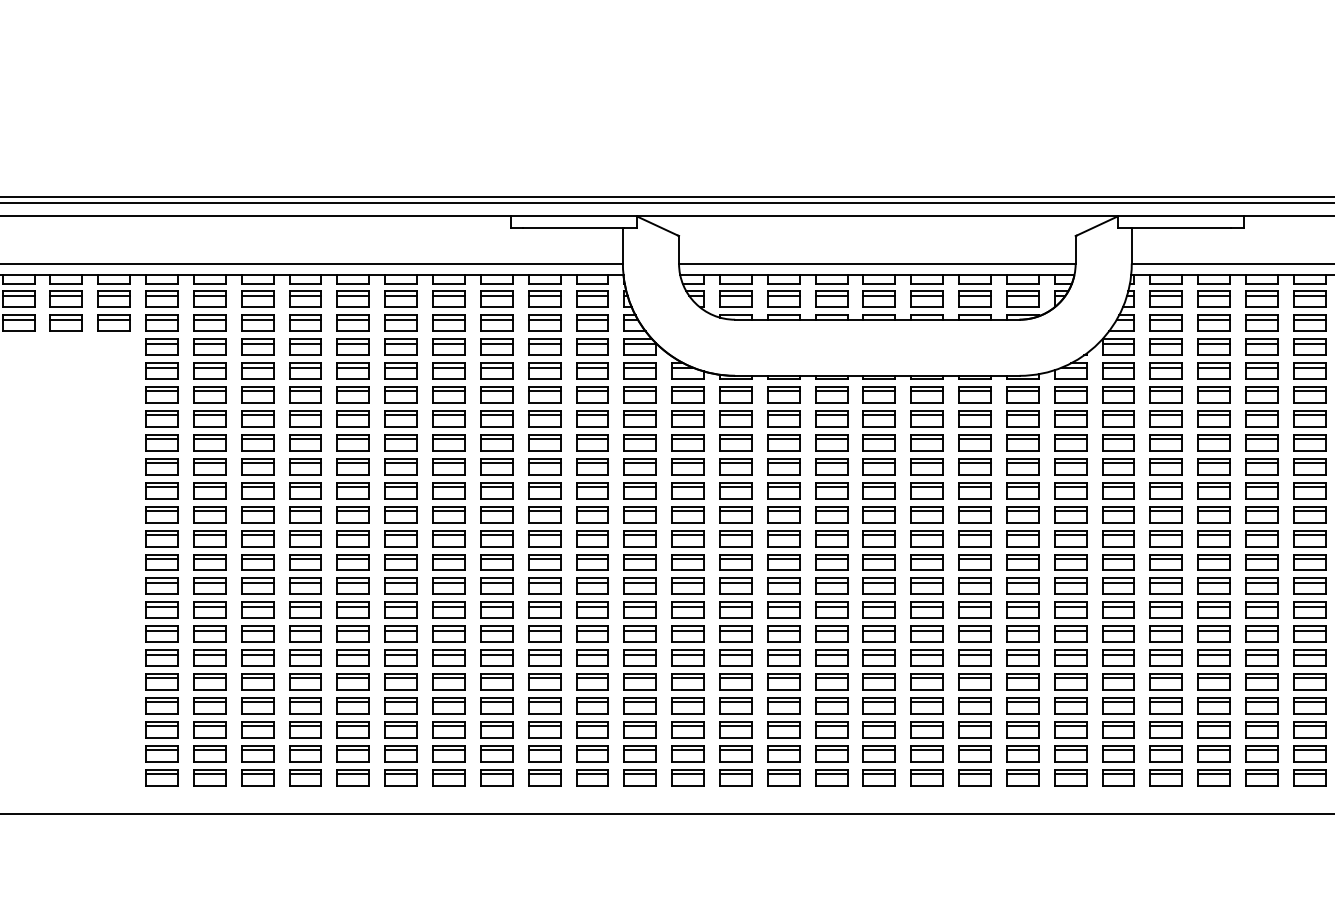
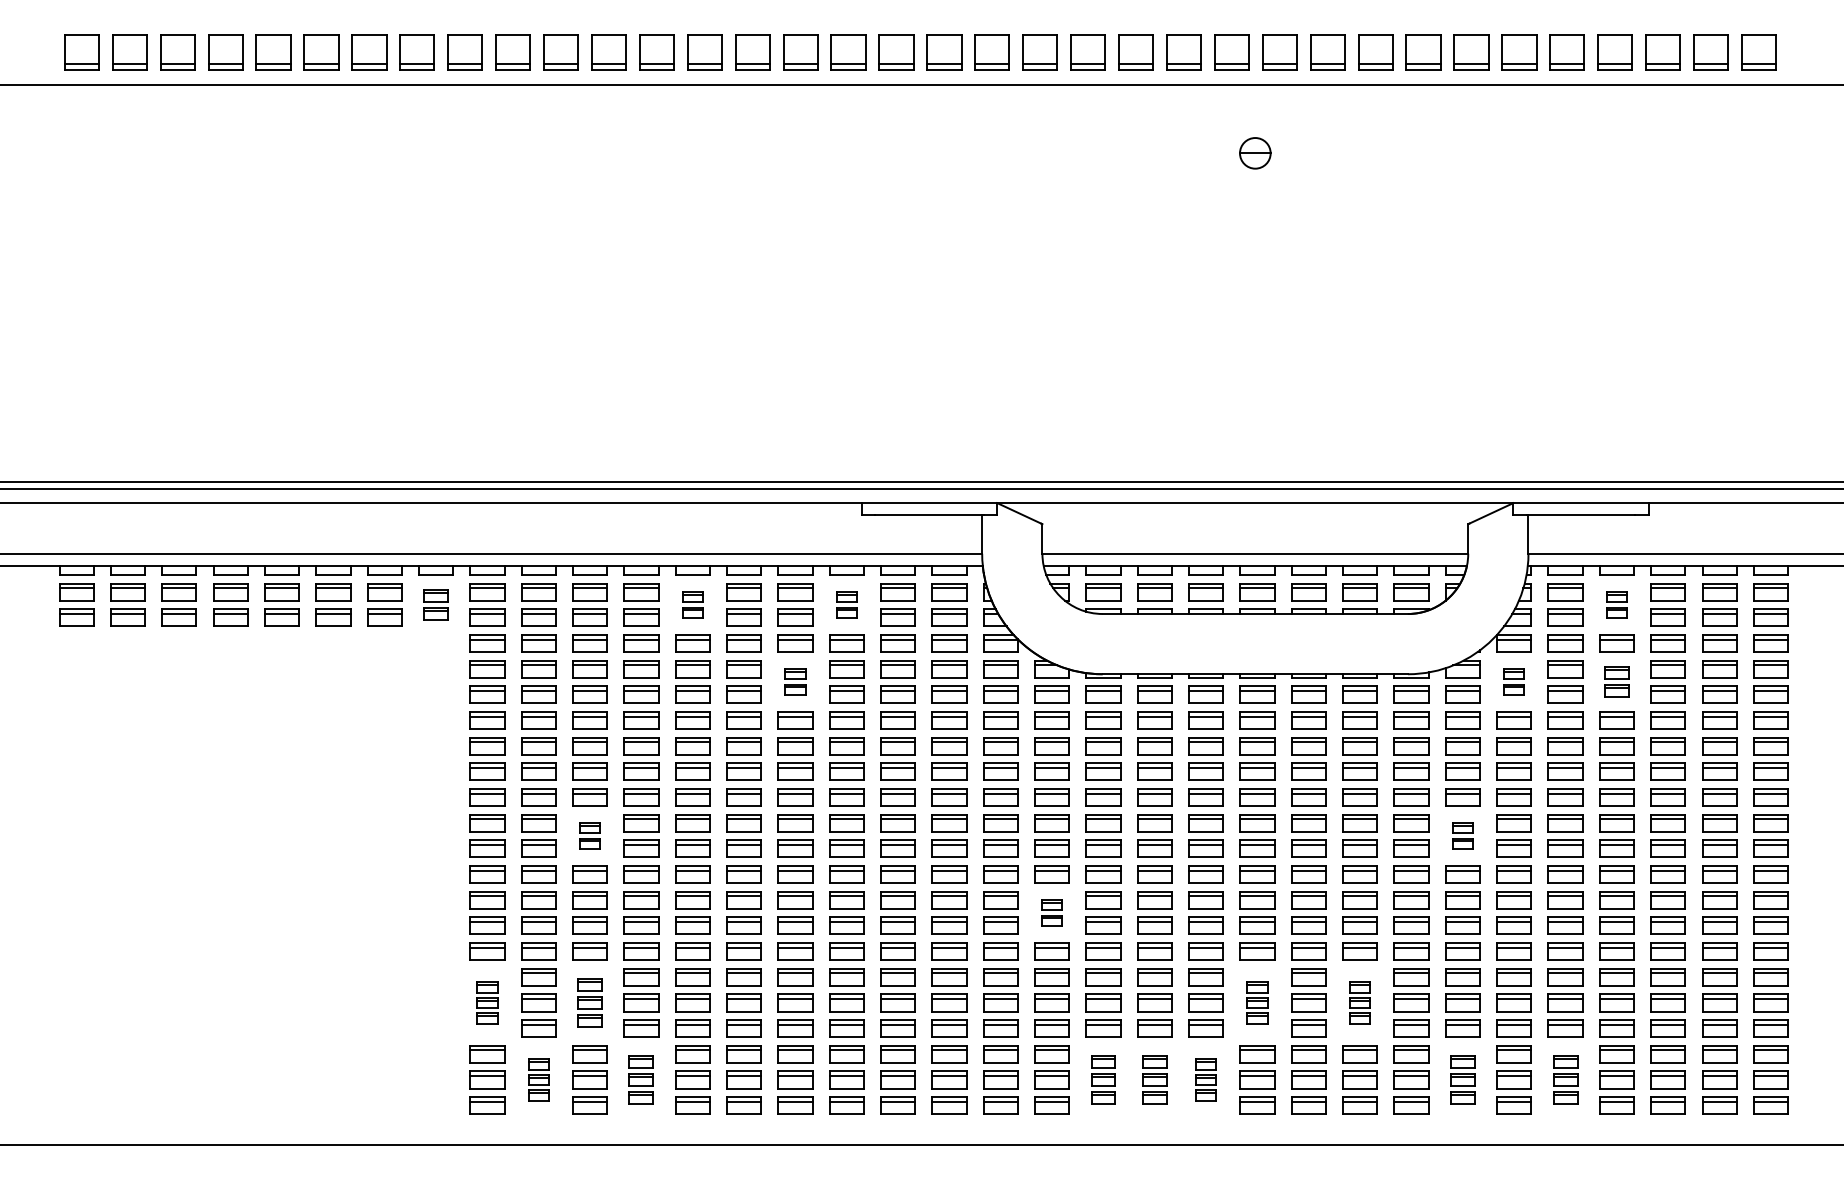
part: (113, 310) -> (435, 604), size x0.7
part: (353, 310) -> (692, 604), size x0.6
part: (496, 310) -> (846, 604), size x0.6
part: (1213, 310) -> (1616, 604), size x0.6
part: (449, 382) -> (795, 681), size x0.6
part: (1117, 382) -> (1513, 681), size x0.6
part: (1213, 382) -> (1616, 681), size x0.7
part: (257, 526) -> (589, 835), size x0.6
part: (1070, 526) -> (1462, 835), size x0.6
part: (687, 597) -> (1051, 912), size x0.6
part: (162, 681) -> (487, 1002), size x0.6
part: (257, 681) -> (589, 1002), size x0.7
part: (879, 681) -> (1257, 1002), size x0.6
part: (974, 681) -> (1359, 1002), size x0.6
part: (209, 753) -> (538, 1079), size x0.6
part: (305, 753) -> (641, 1079), size x0.7
part: (735, 753) -> (1103, 1079), size x0.7
part: (783, 753) -> (1154, 1079), size x0.7
part: (830, 753) -> (1205, 1079), size x0.6
part: (1070, 753) -> (1462, 1079), size x0.7
part: (1166, 753) -> (1565, 1079), size x0.7

